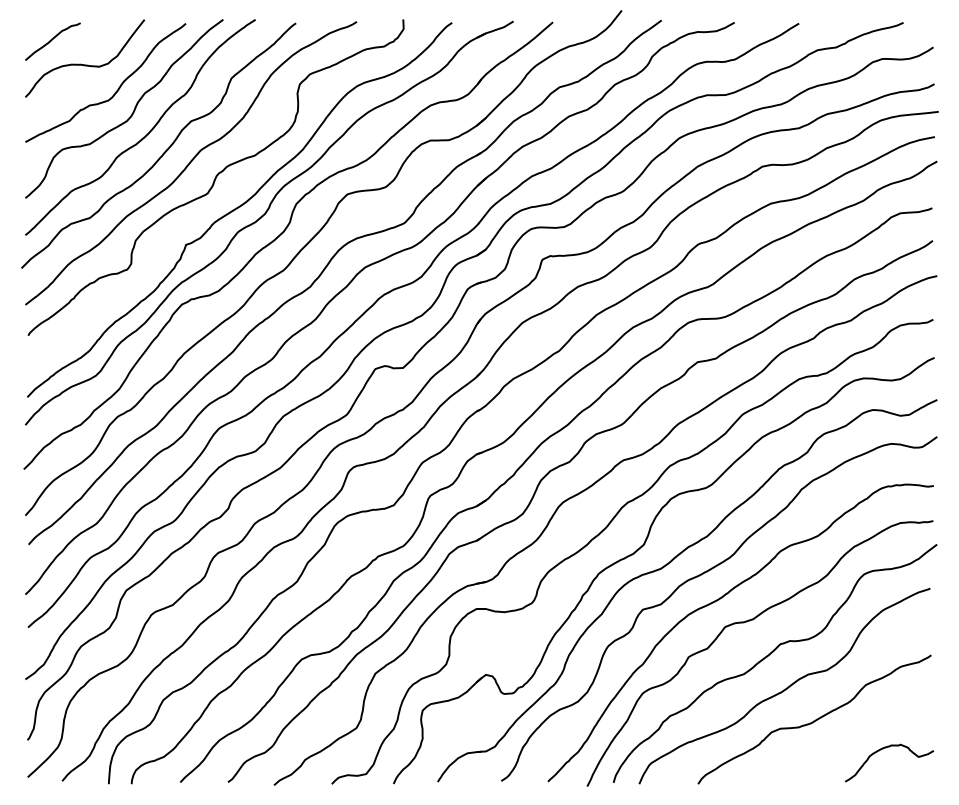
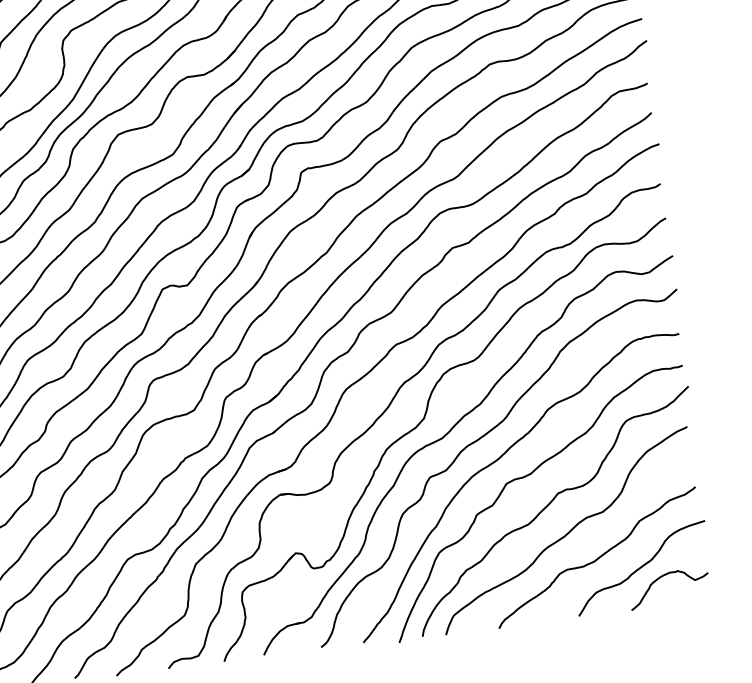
curve: (861, 736) -> (641, 567), added

